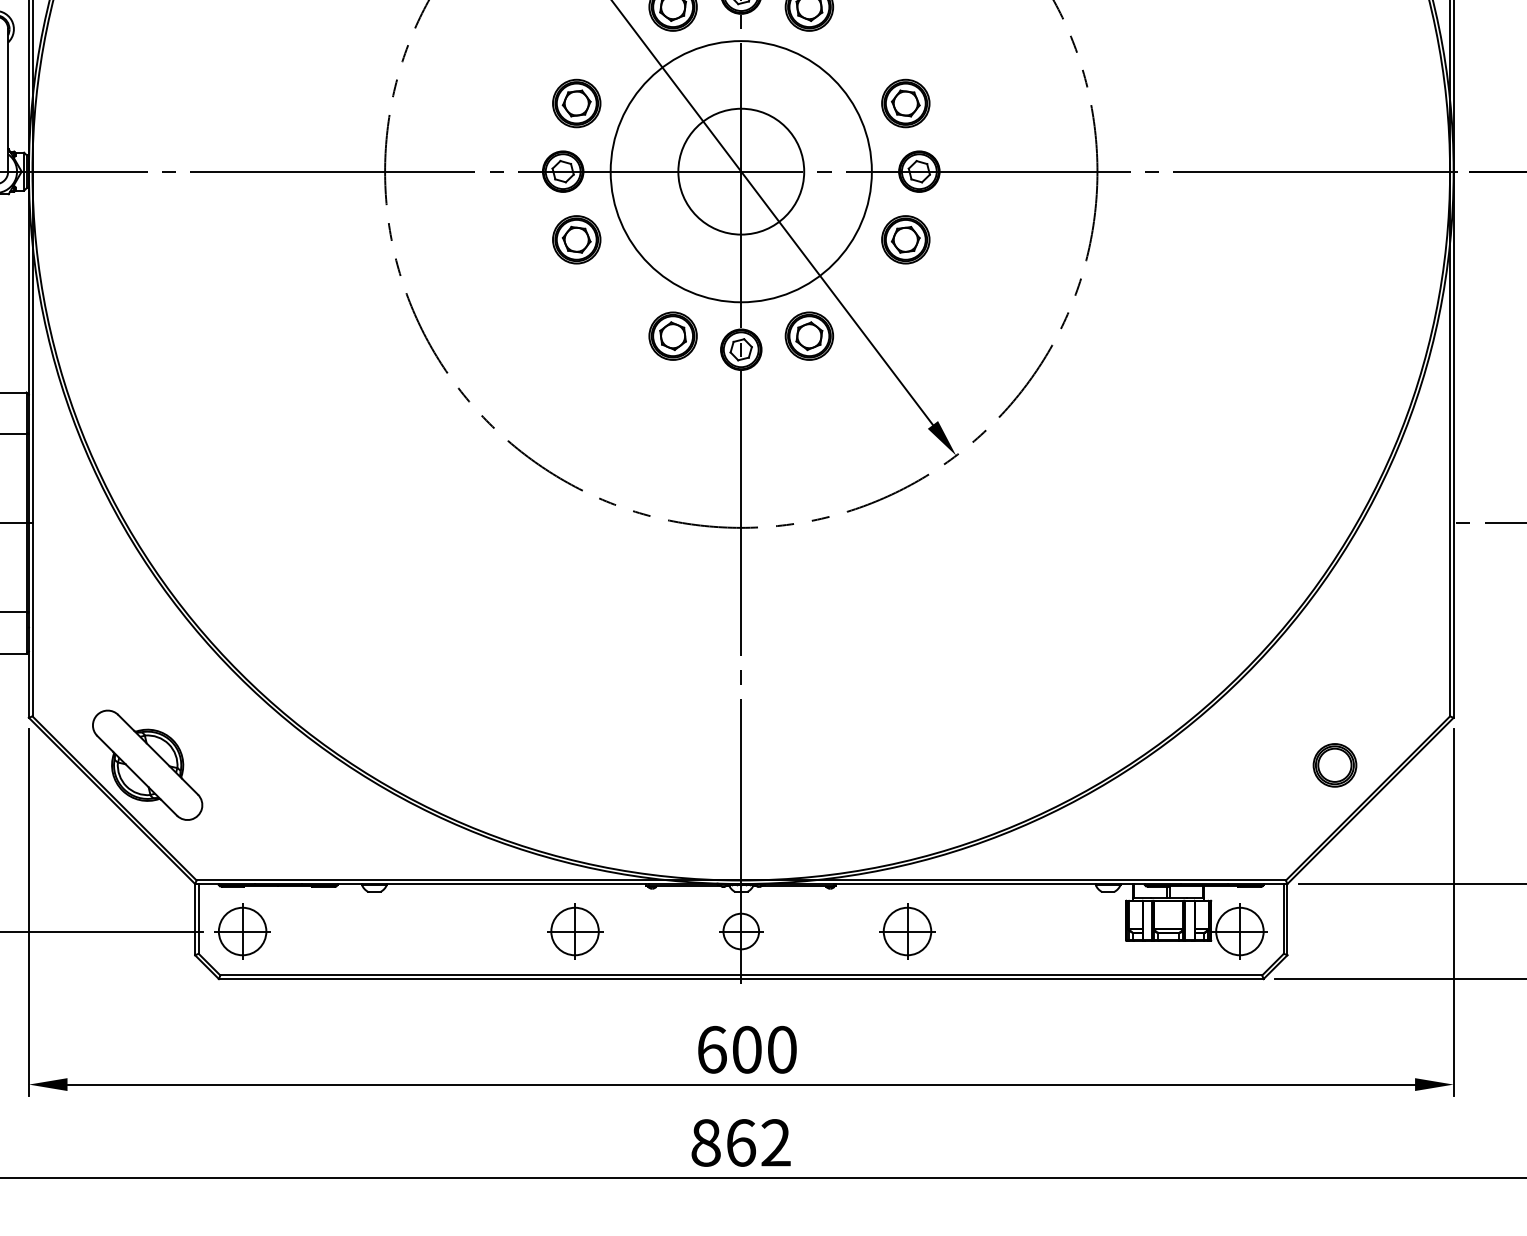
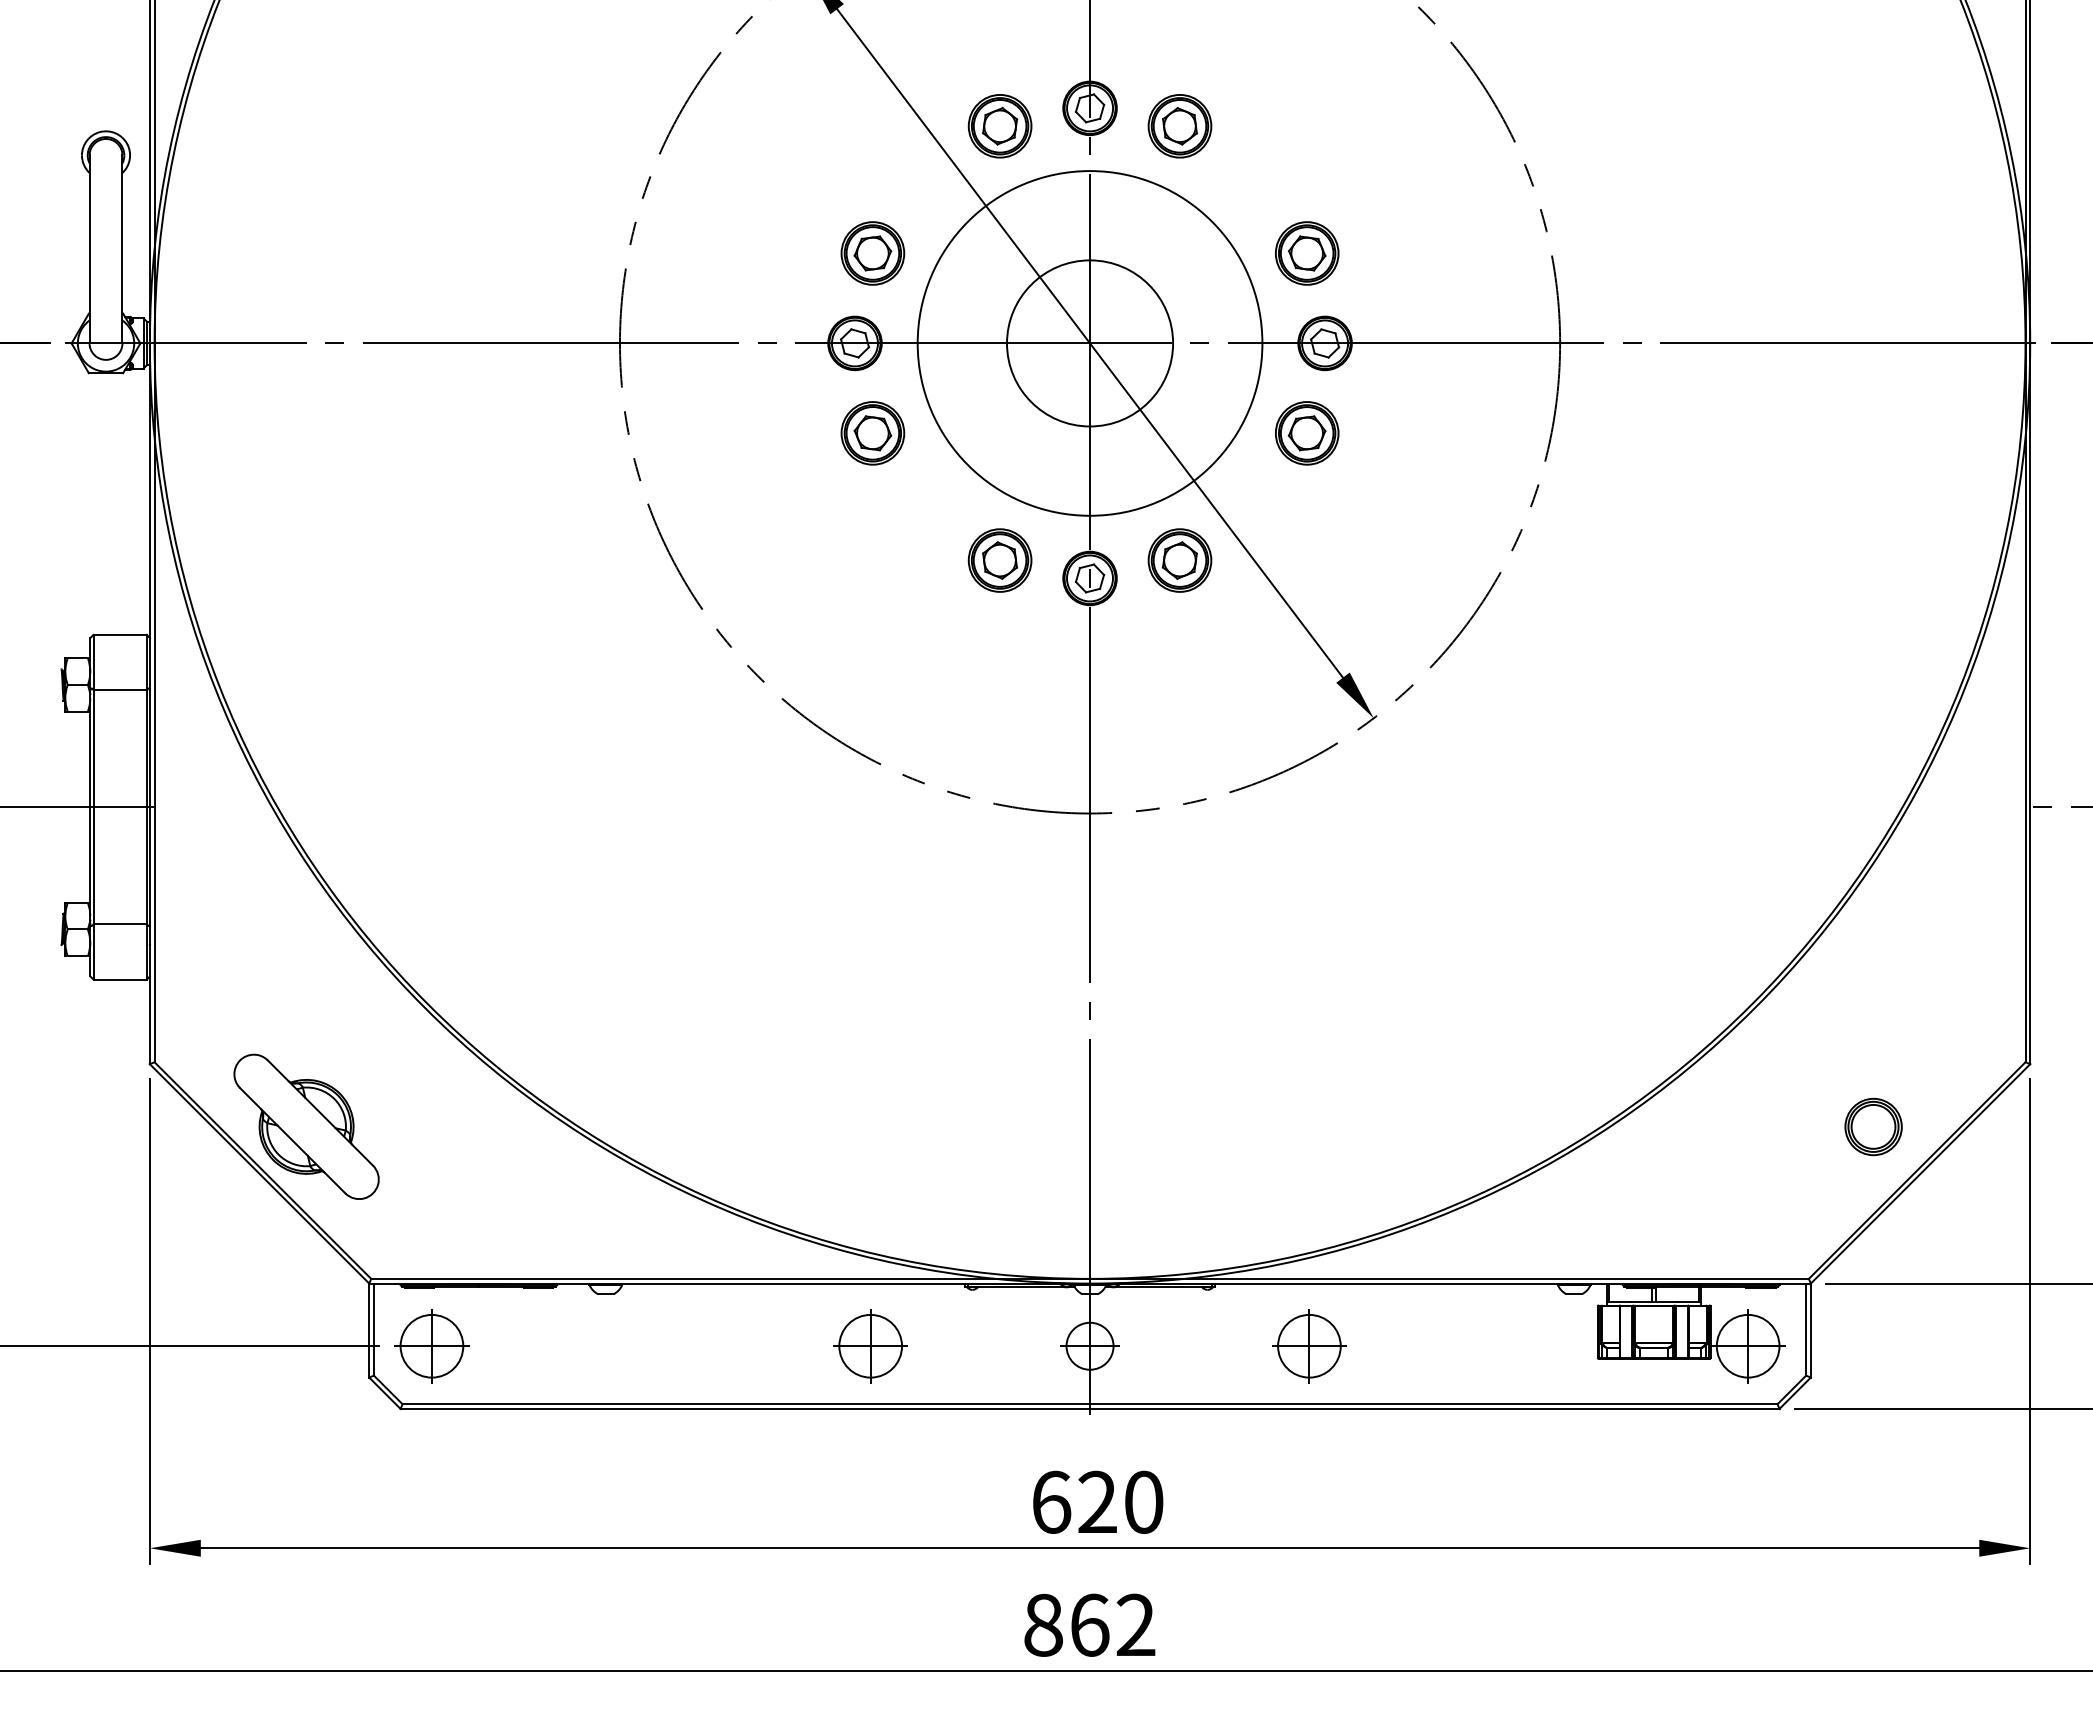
text: (746, 1049) -> (1097, 1501), 600 -> 620

